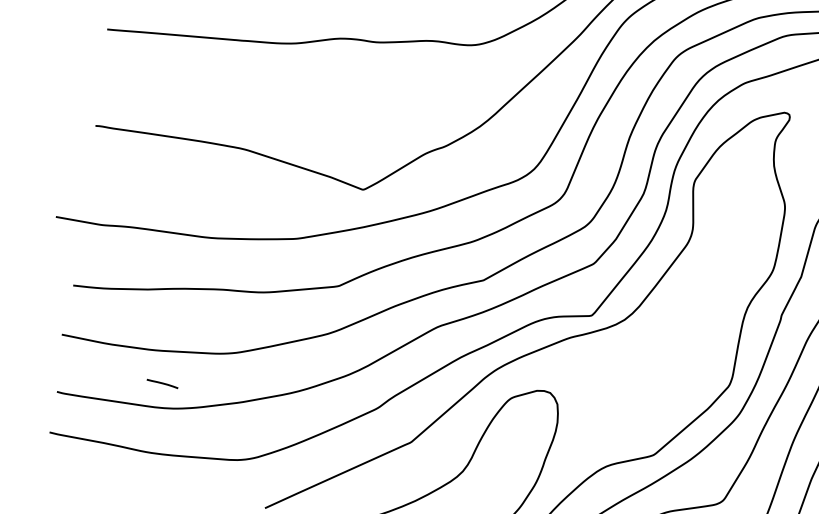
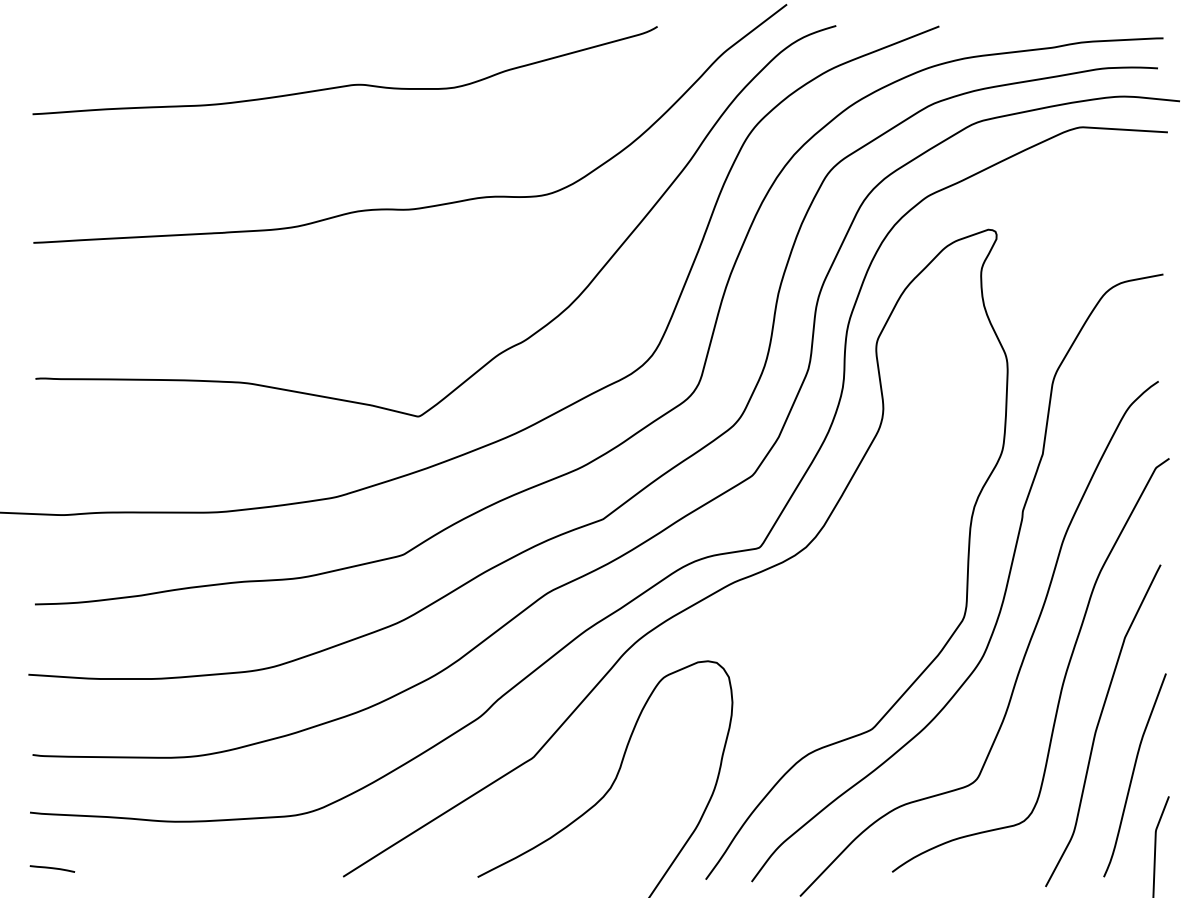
line: (162, 383) -> (52, 868), moved

